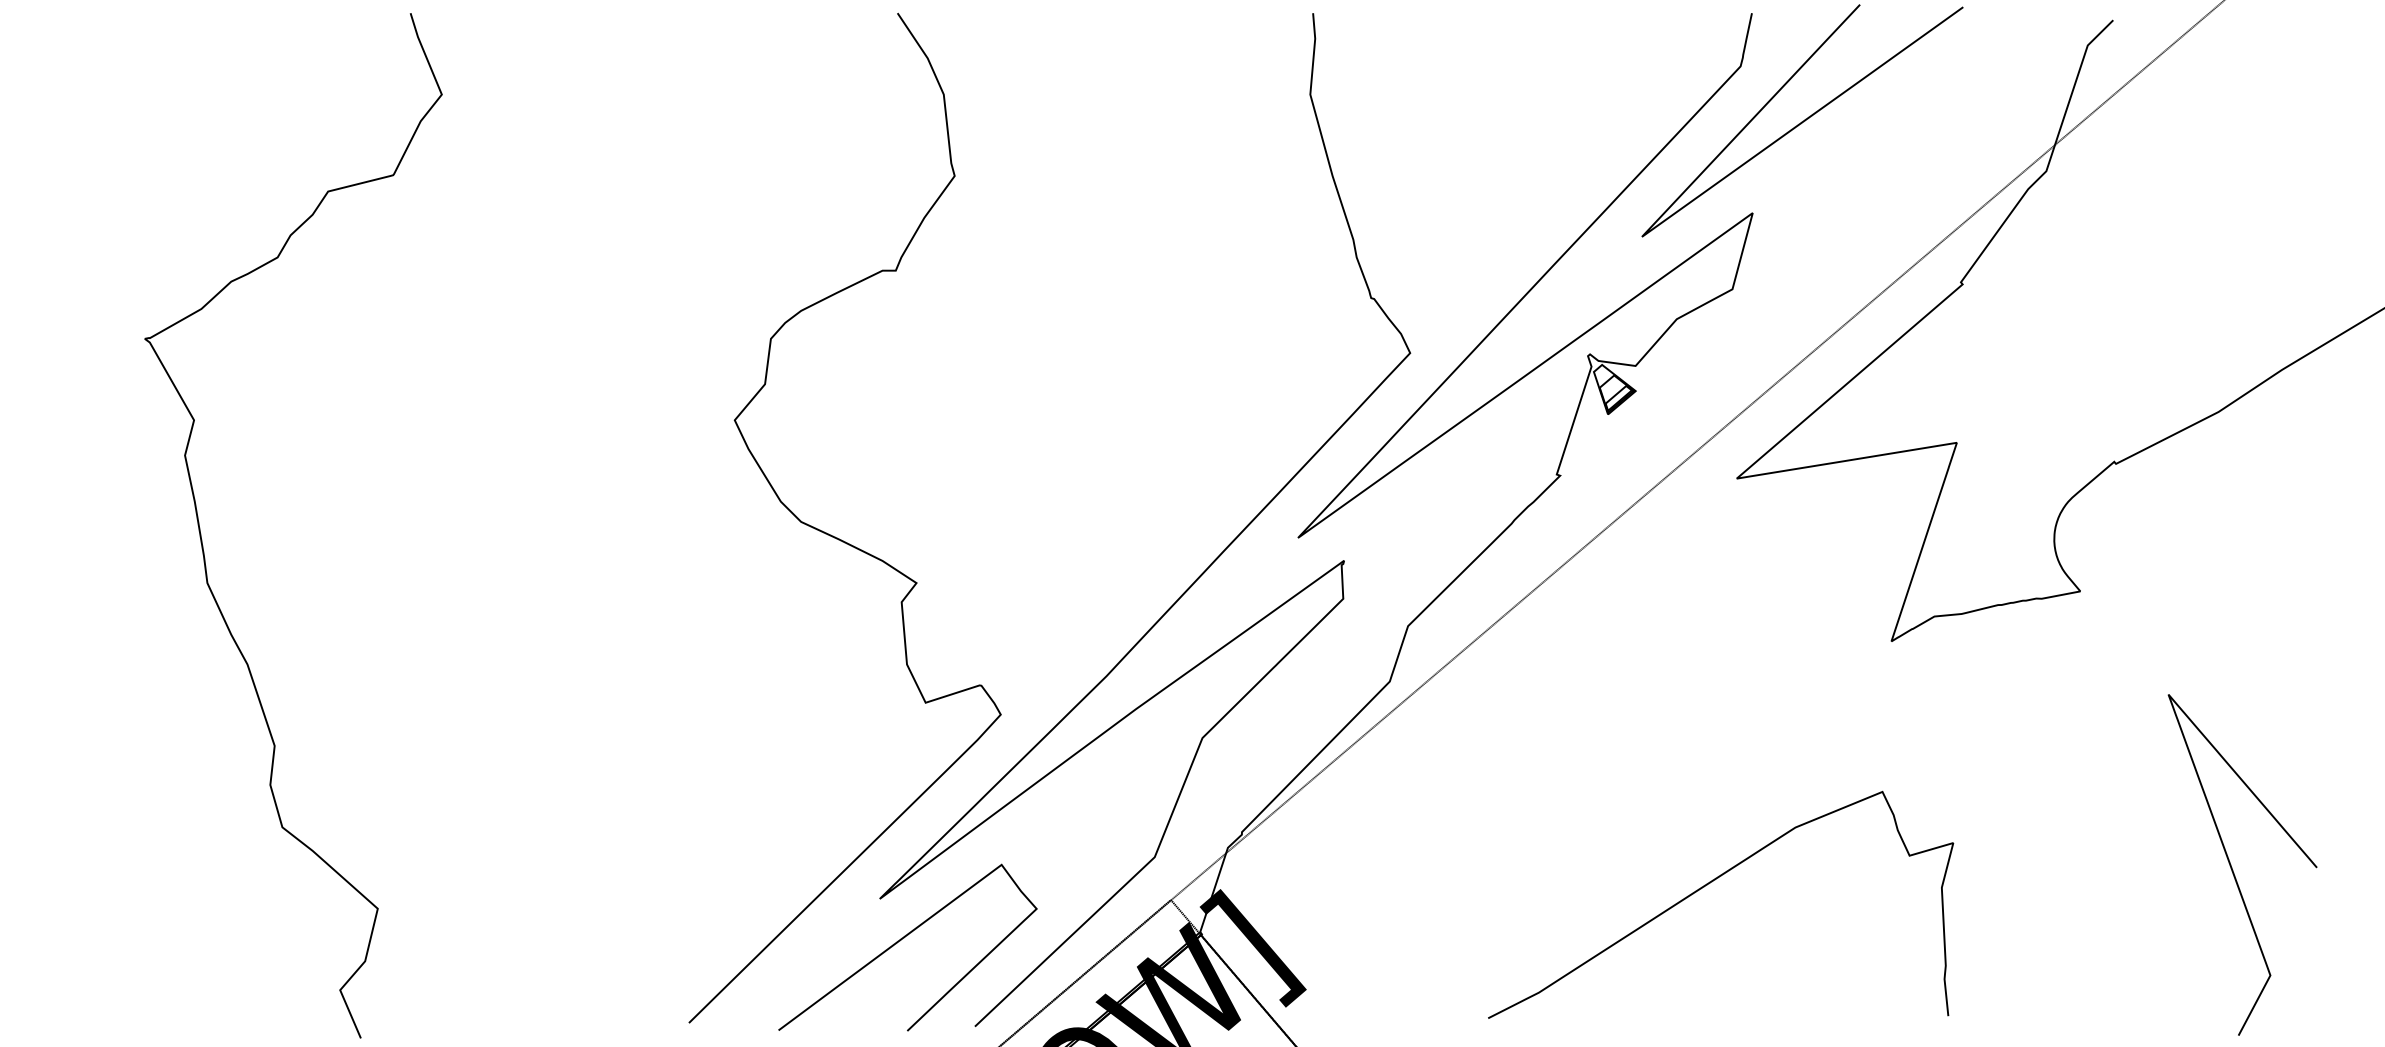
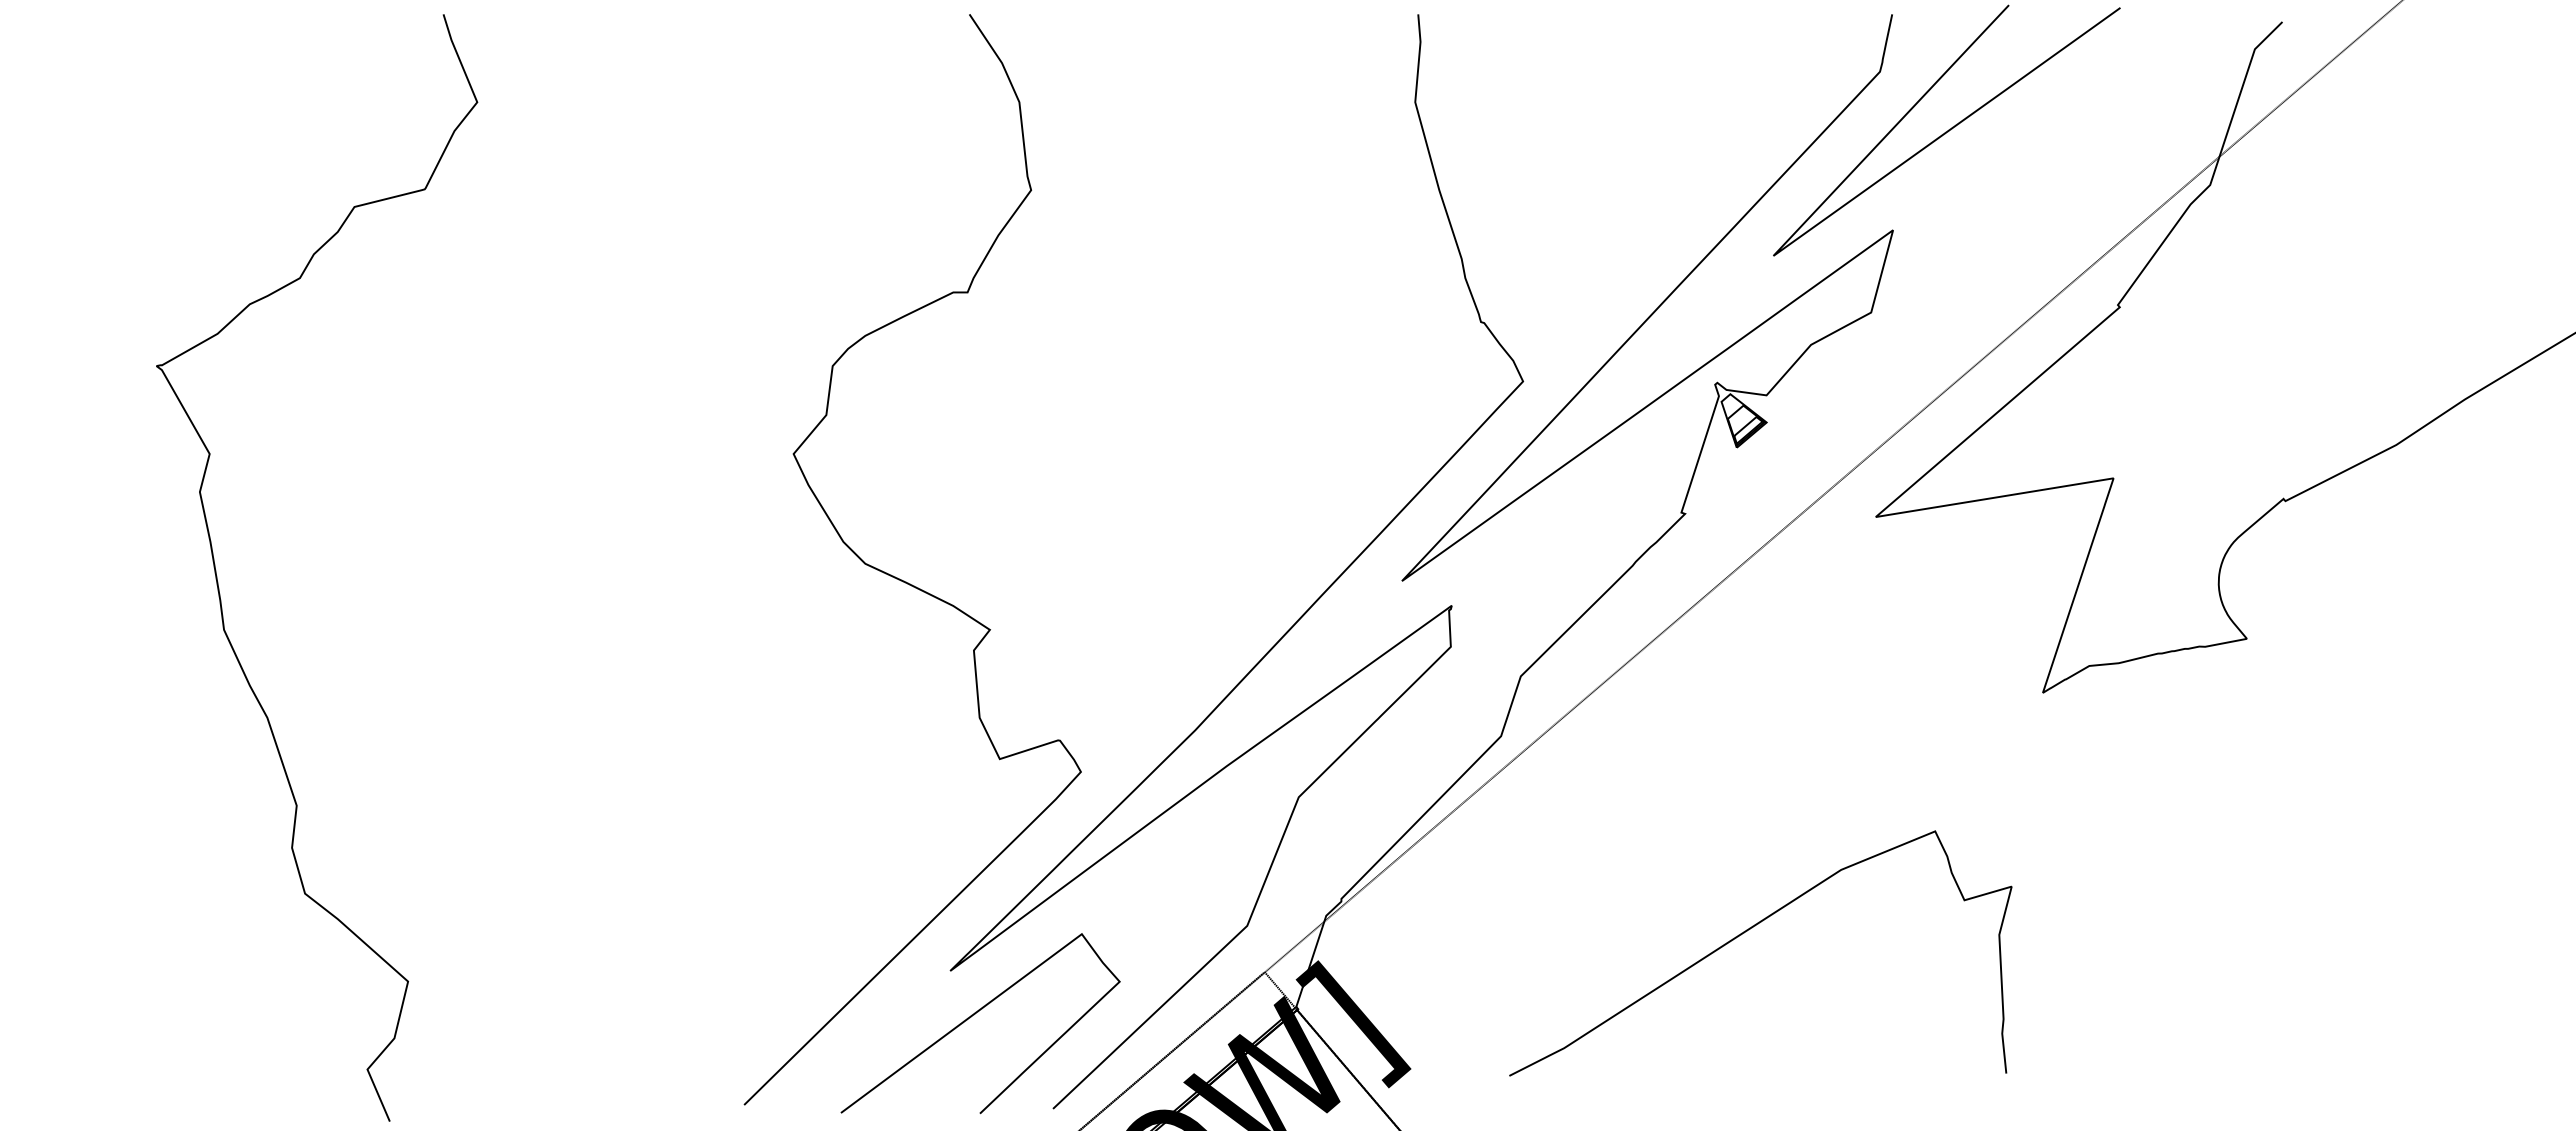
curve: (2231, 866) -> (2410, 935), removed
curve: (1708, 884) -> (1747, 931), moved

